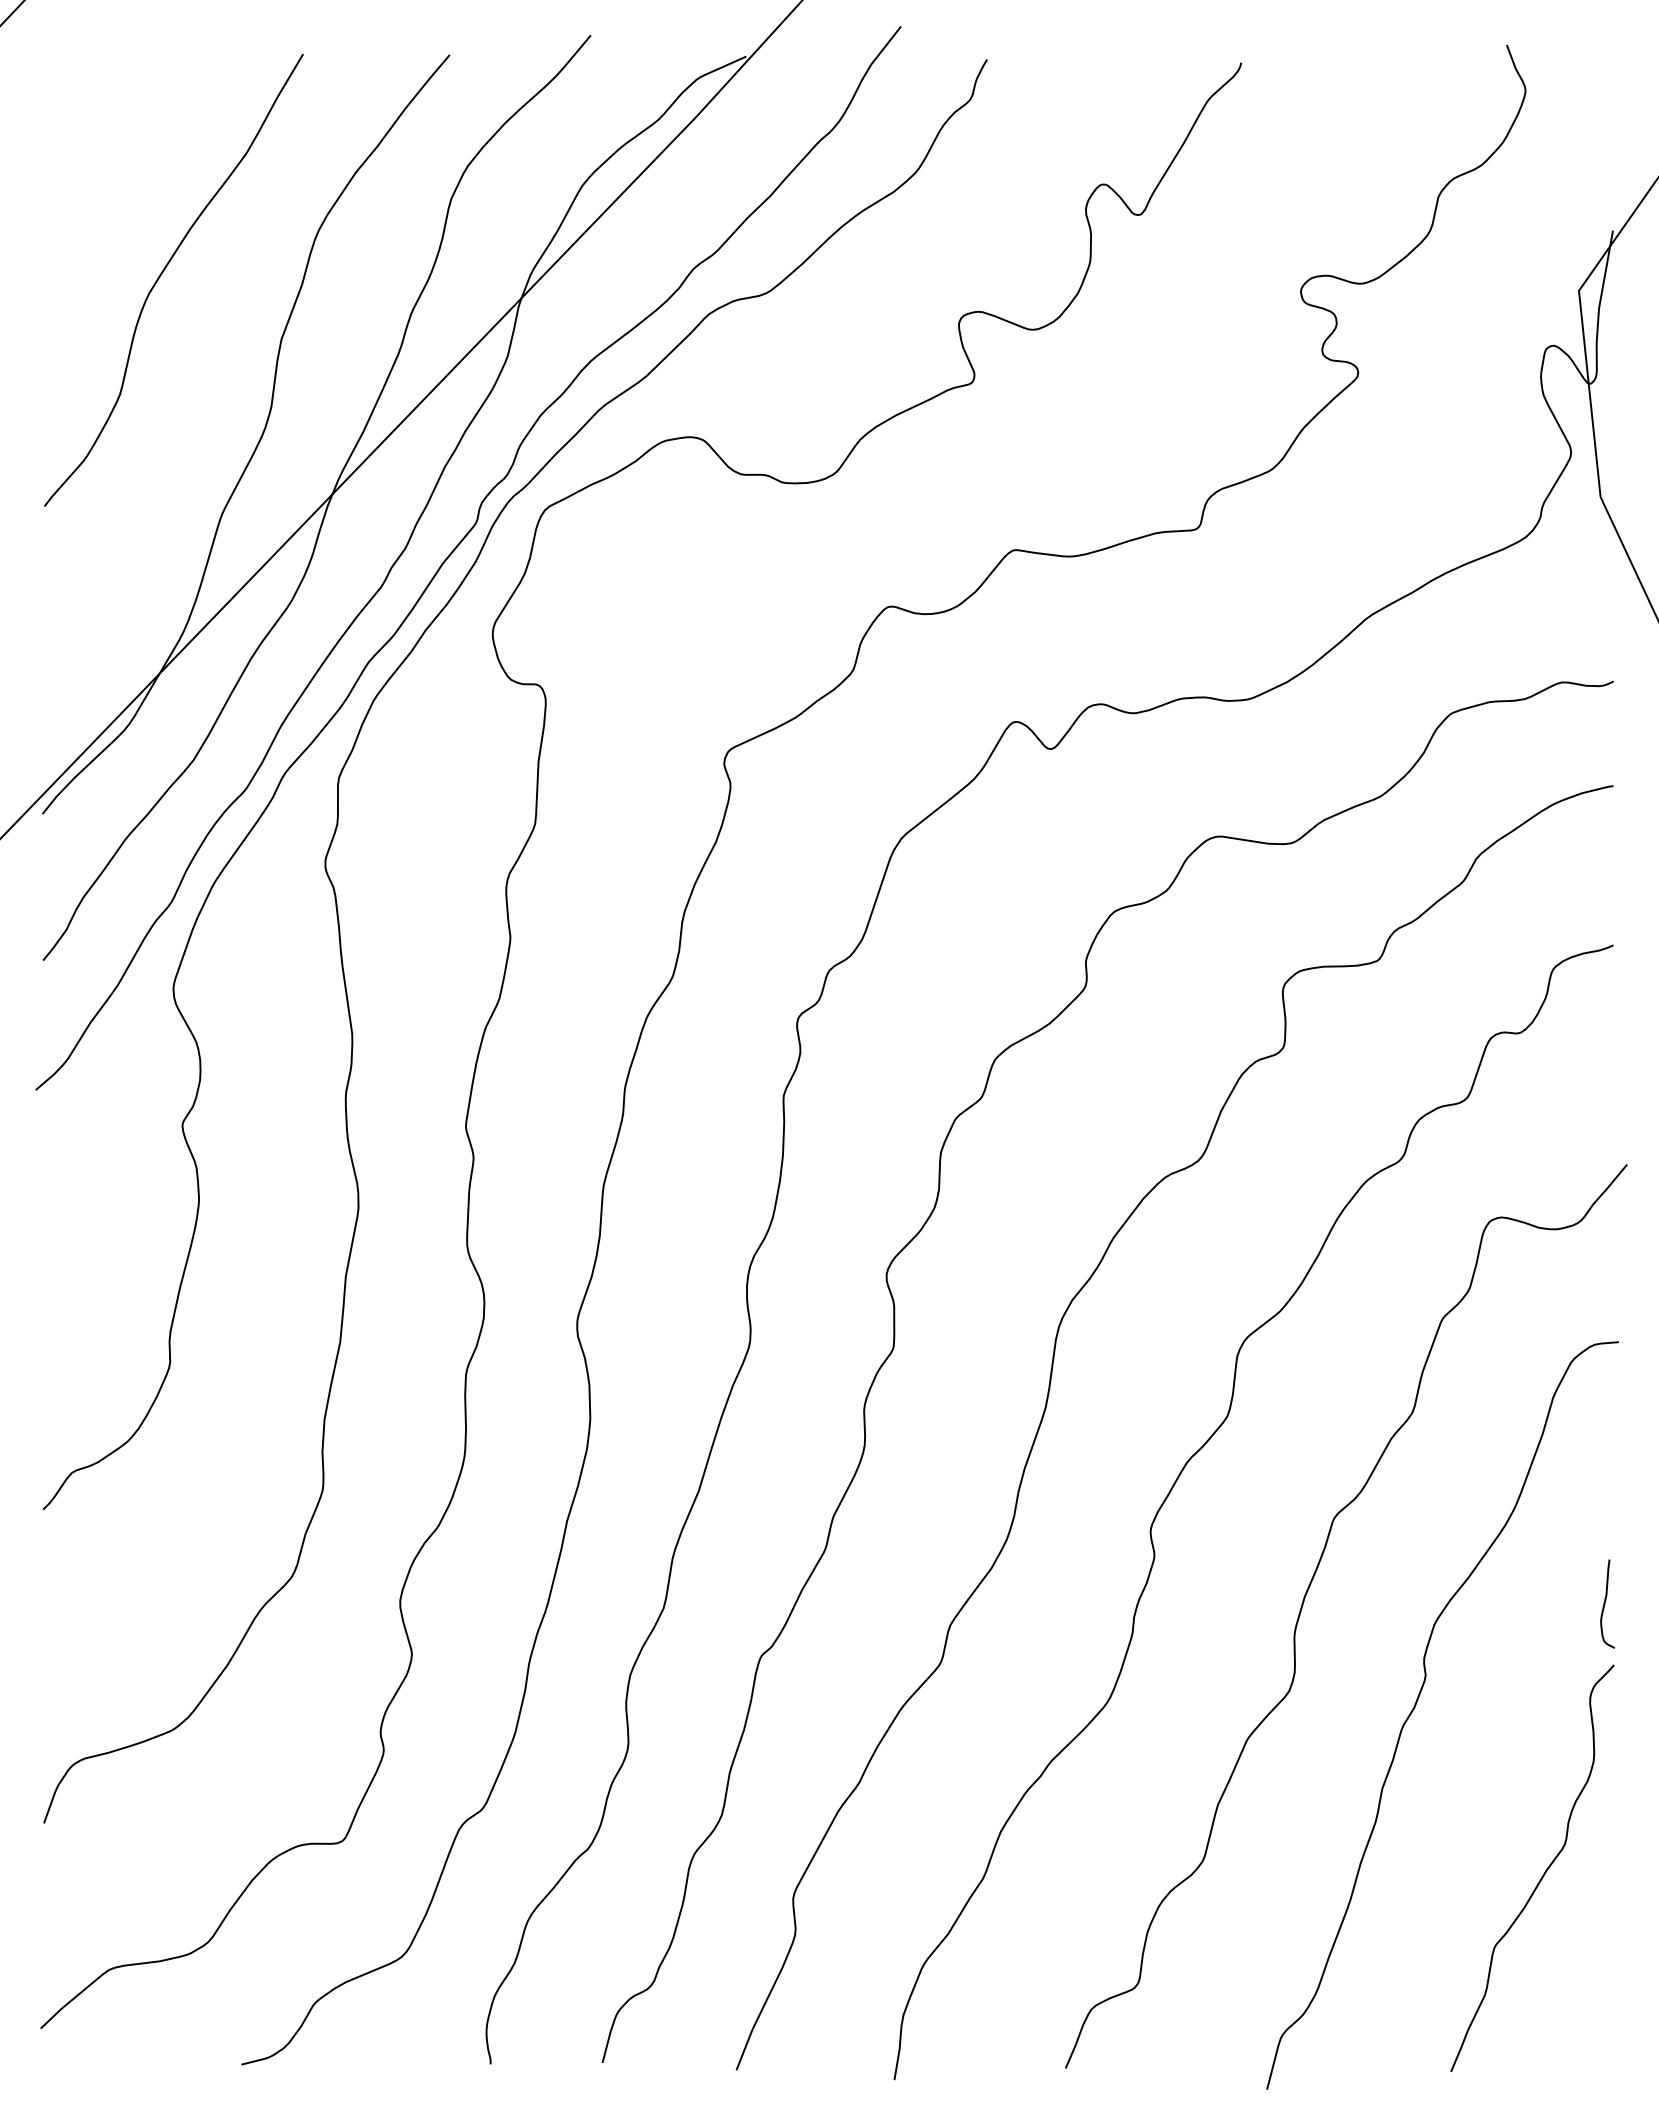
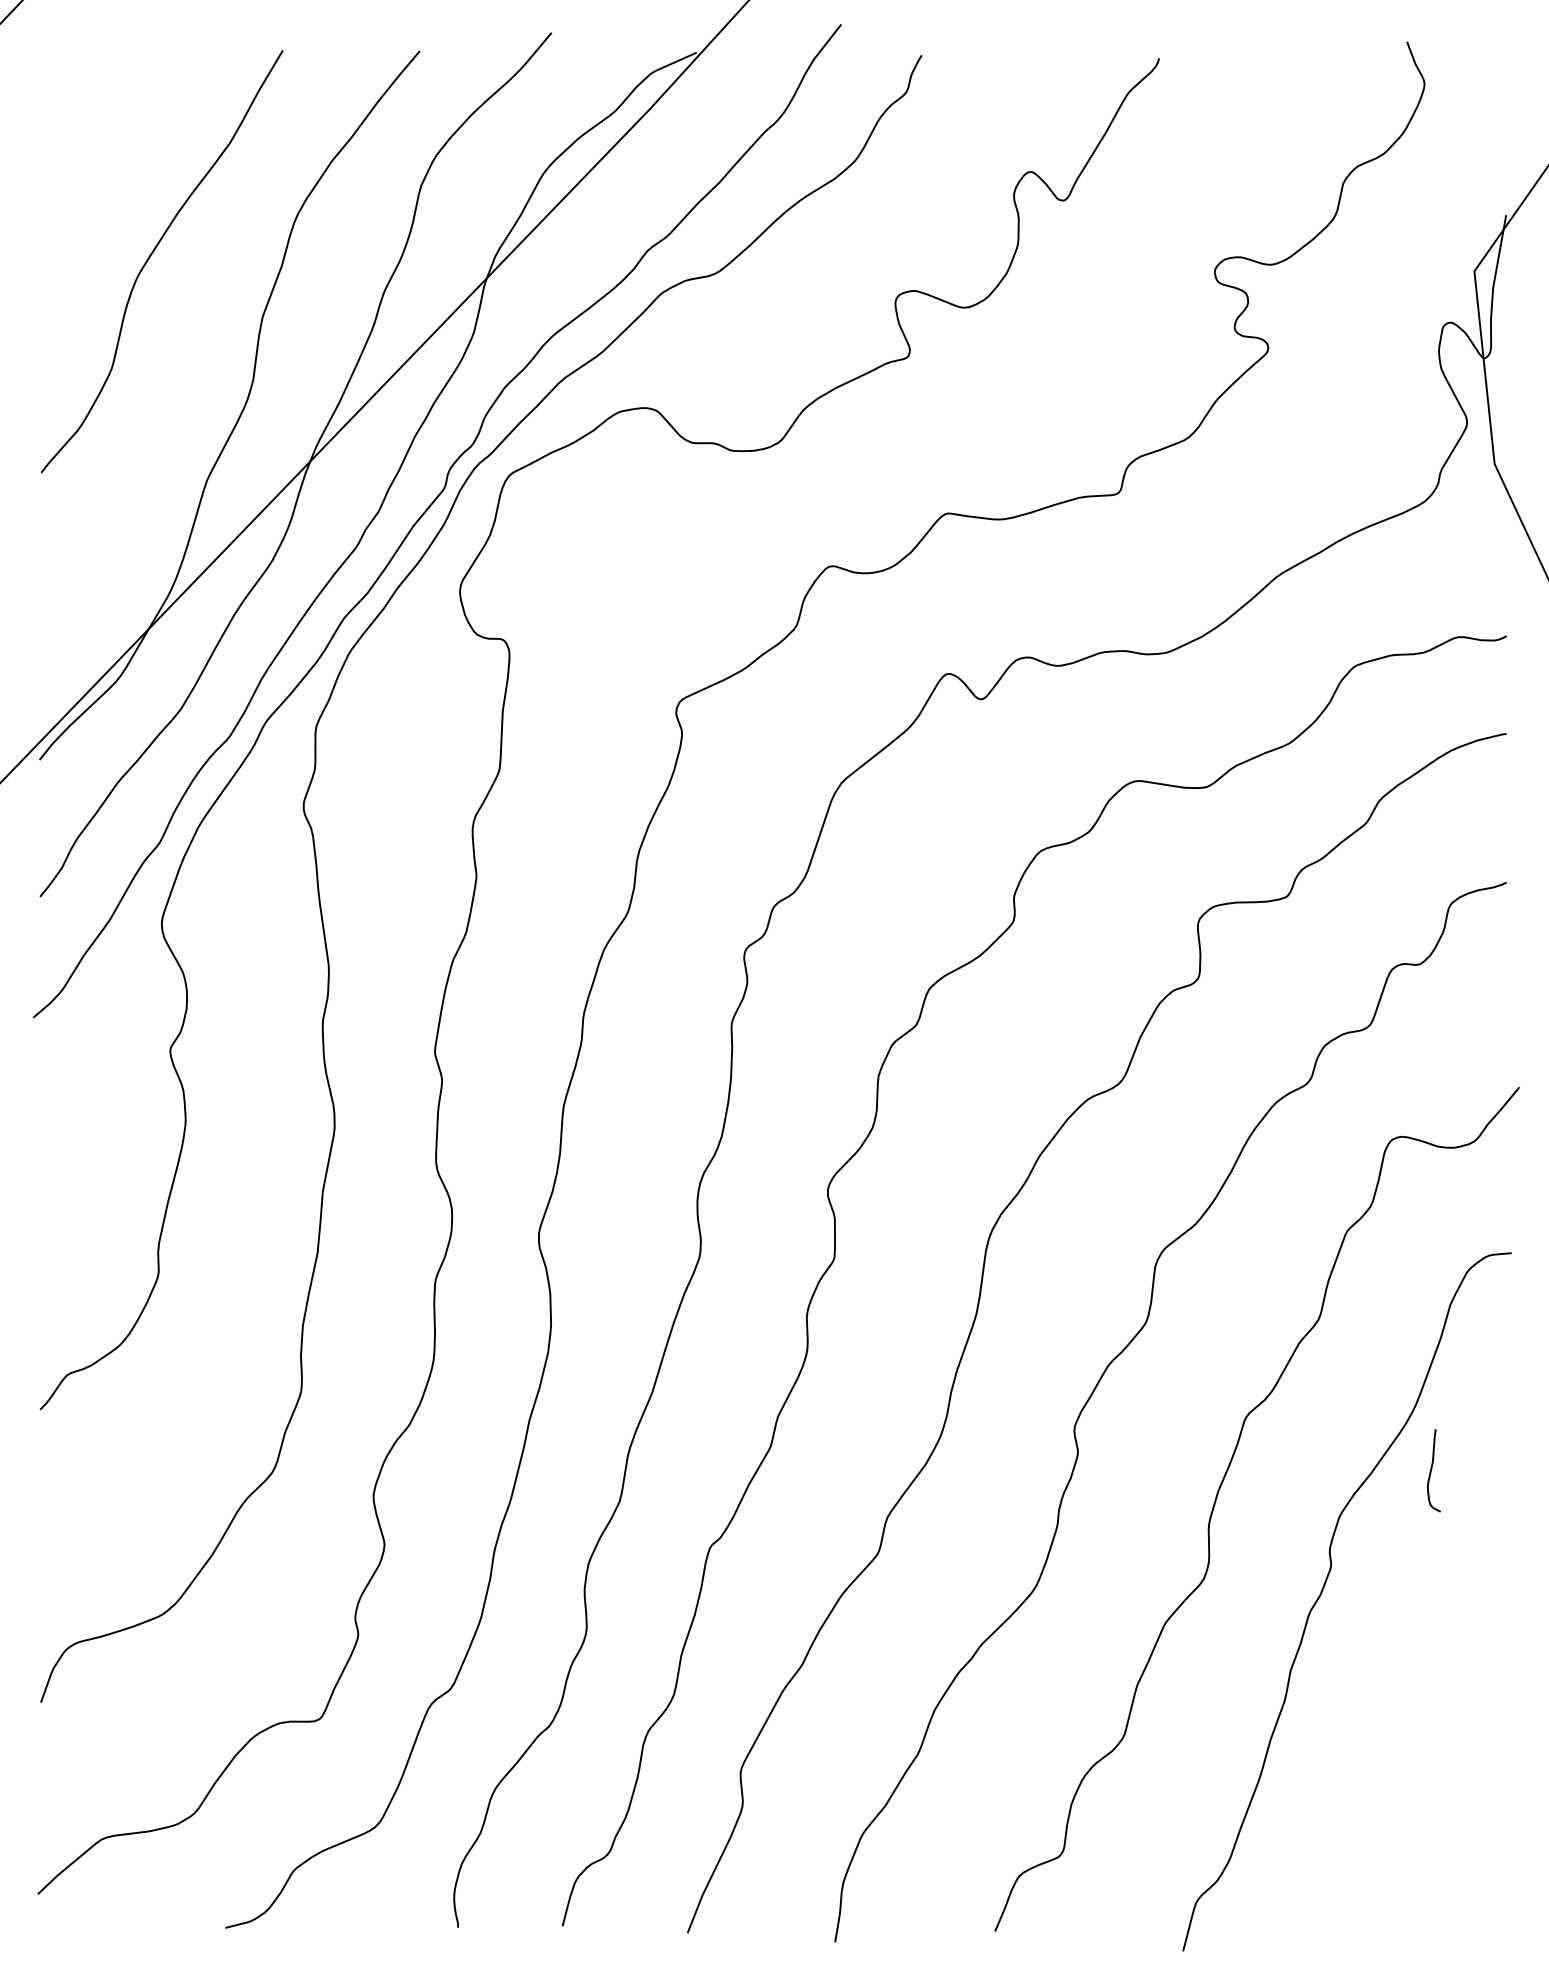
curve: (1605, 1603) -> (1431, 1470), moved
curve: (1543, 1873) -> (1441, 1749), removed

